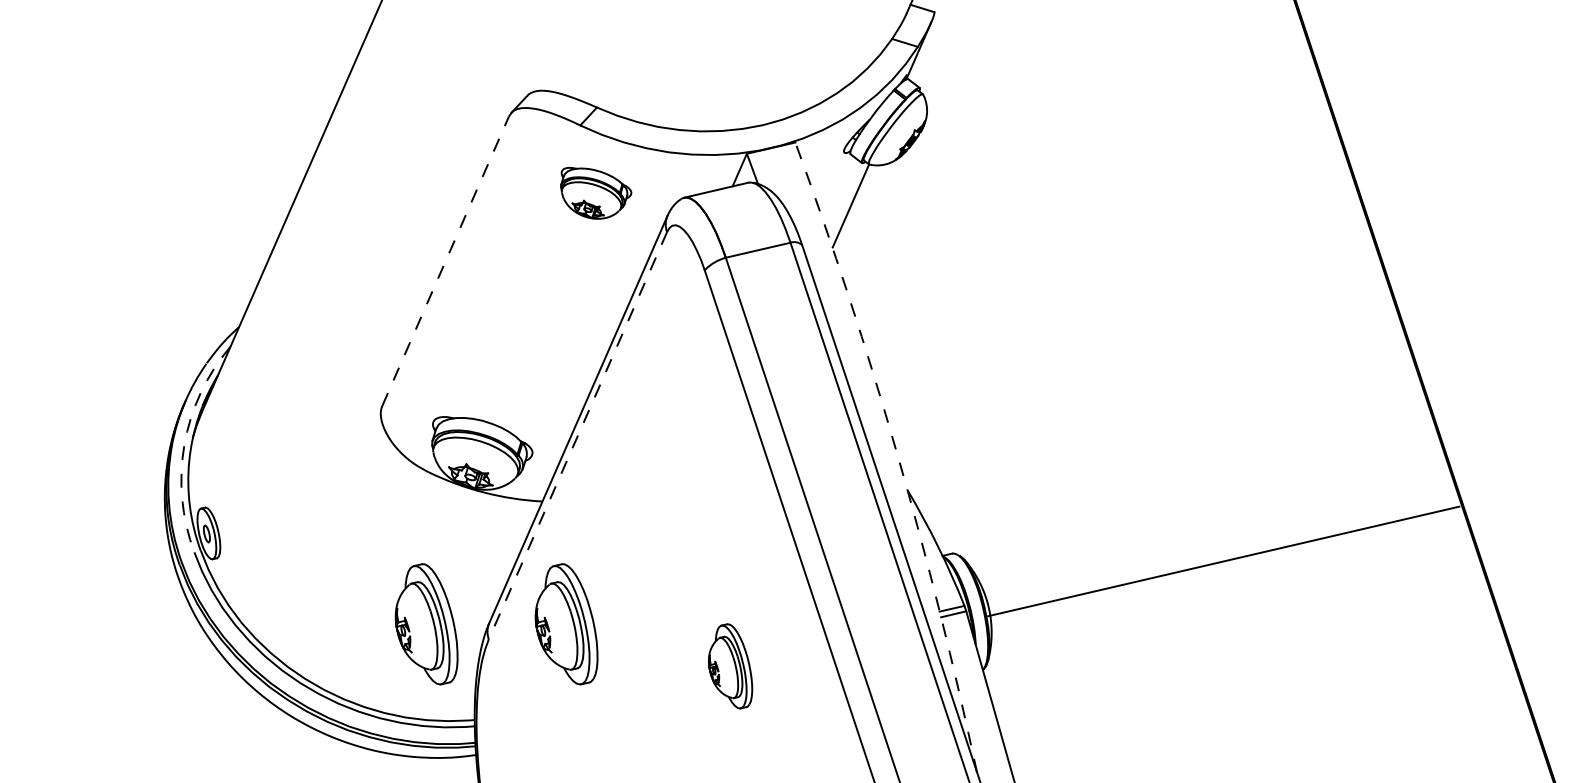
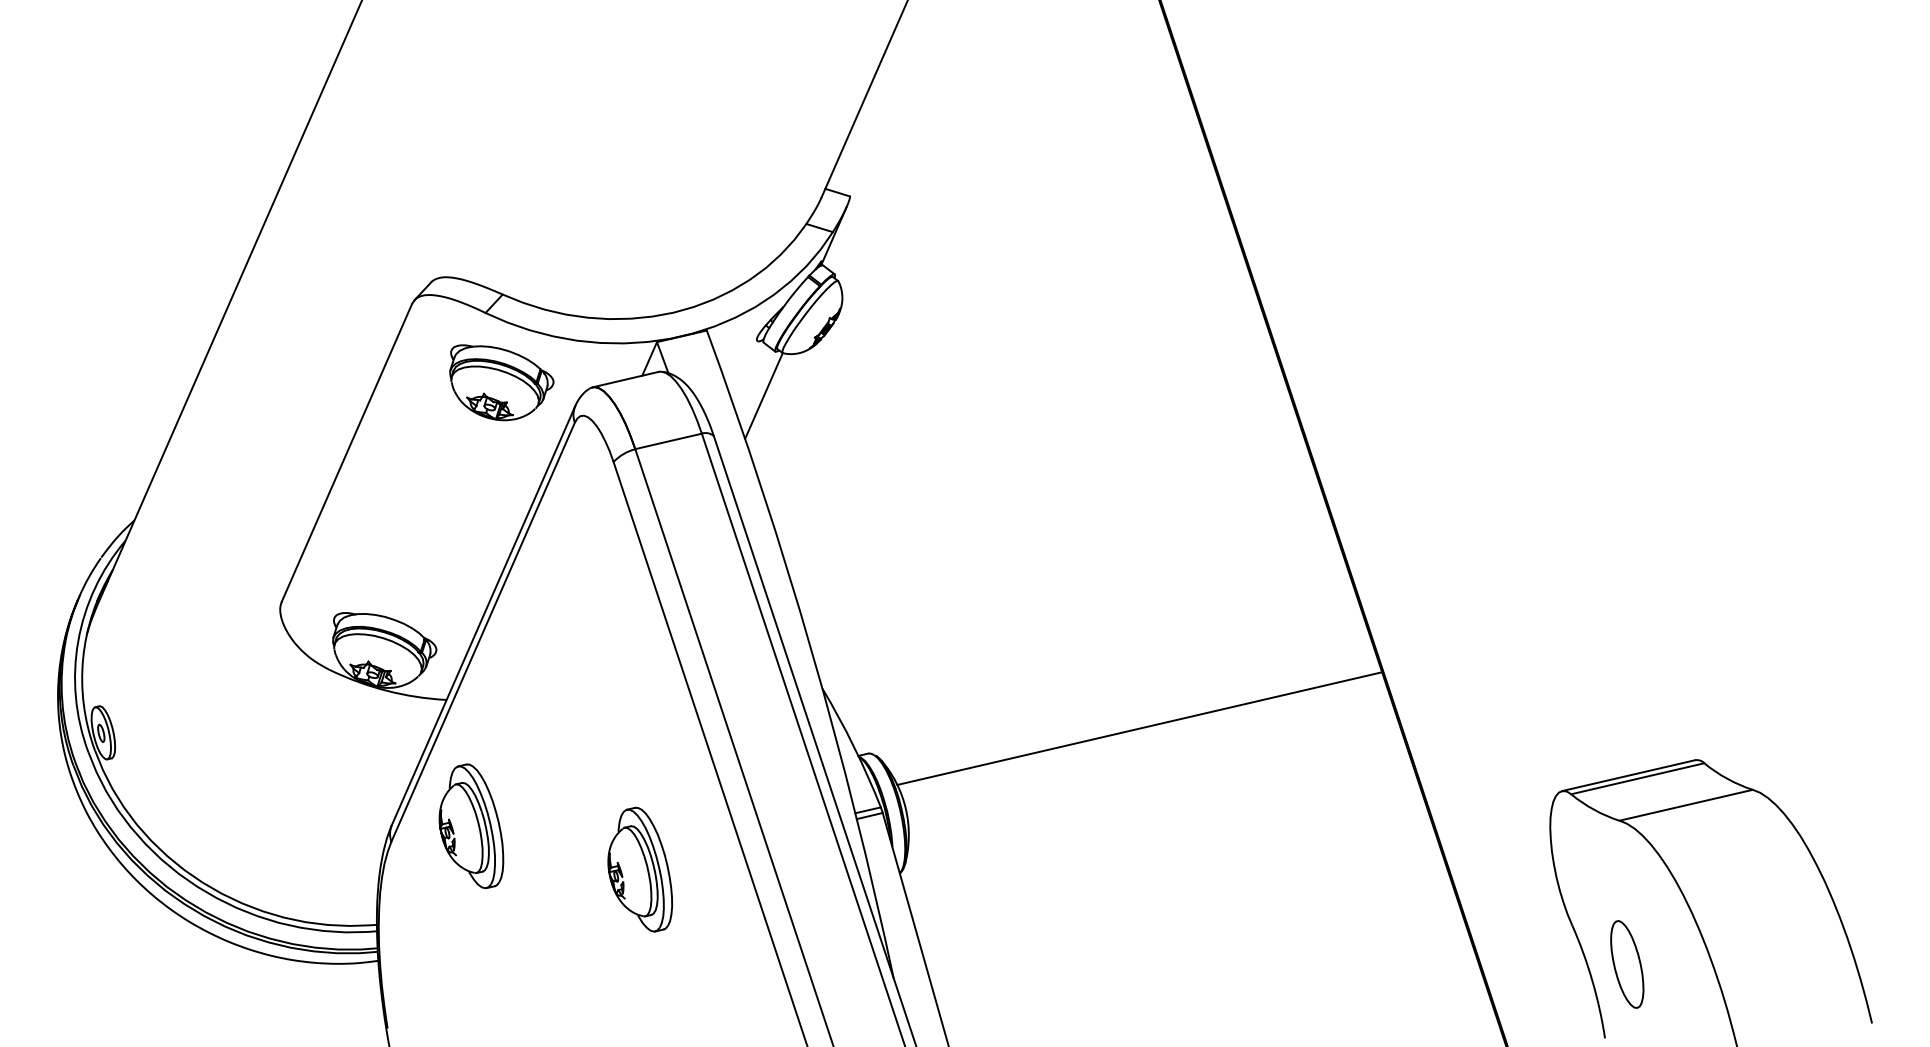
part: (595, 193) -> (501, 382), size x1.43
line: (446, 261) -> (347, 452), dashed -> solid
line: (578, 435) -> (483, 632), dashed -> solid
arc: (184, 444) -> (78, 641), dashed -> solid
arc: (897, 454) -> (811, 651), dashed -> solid
line: (1223, 561) -> (1139, 728), moved
part: (426, 624) -> (327, 826), removed
part: (729, 666) -> (639, 869), size x1.43

